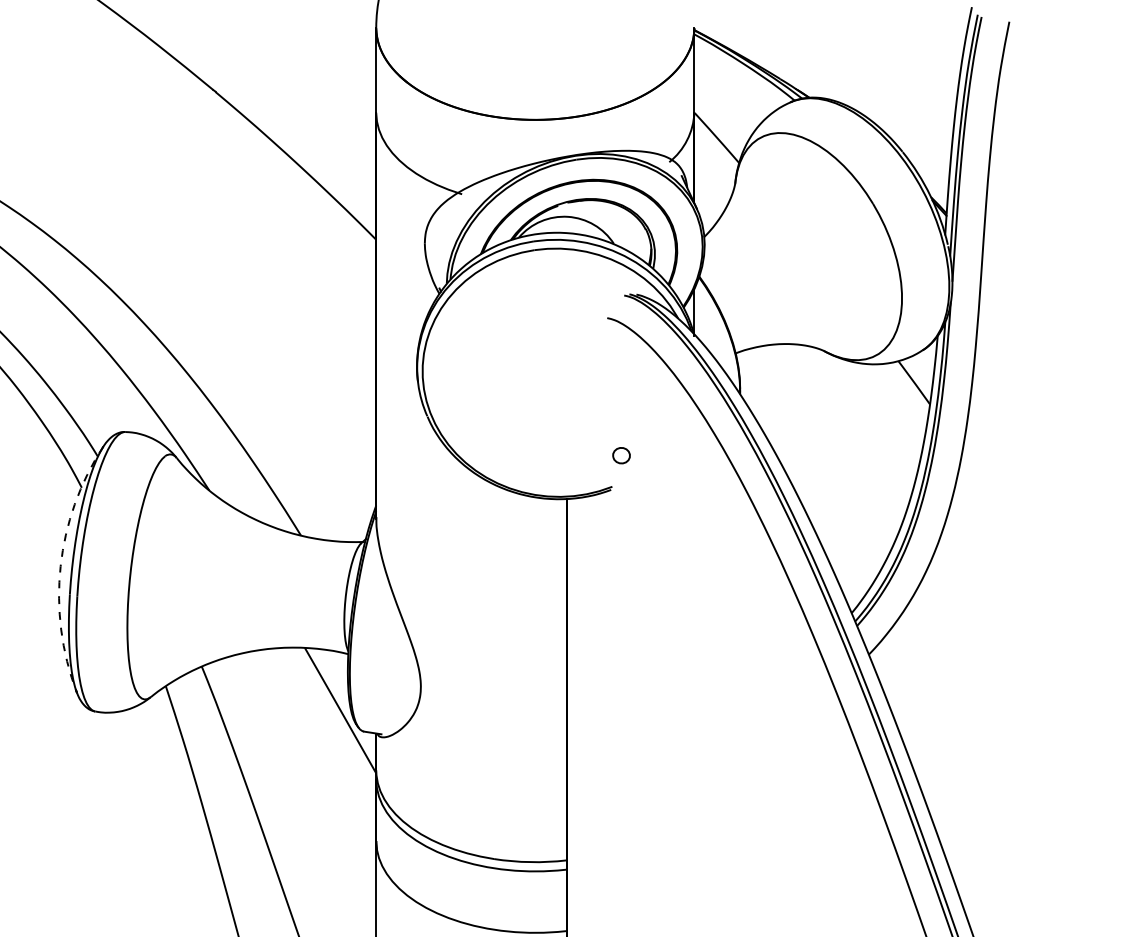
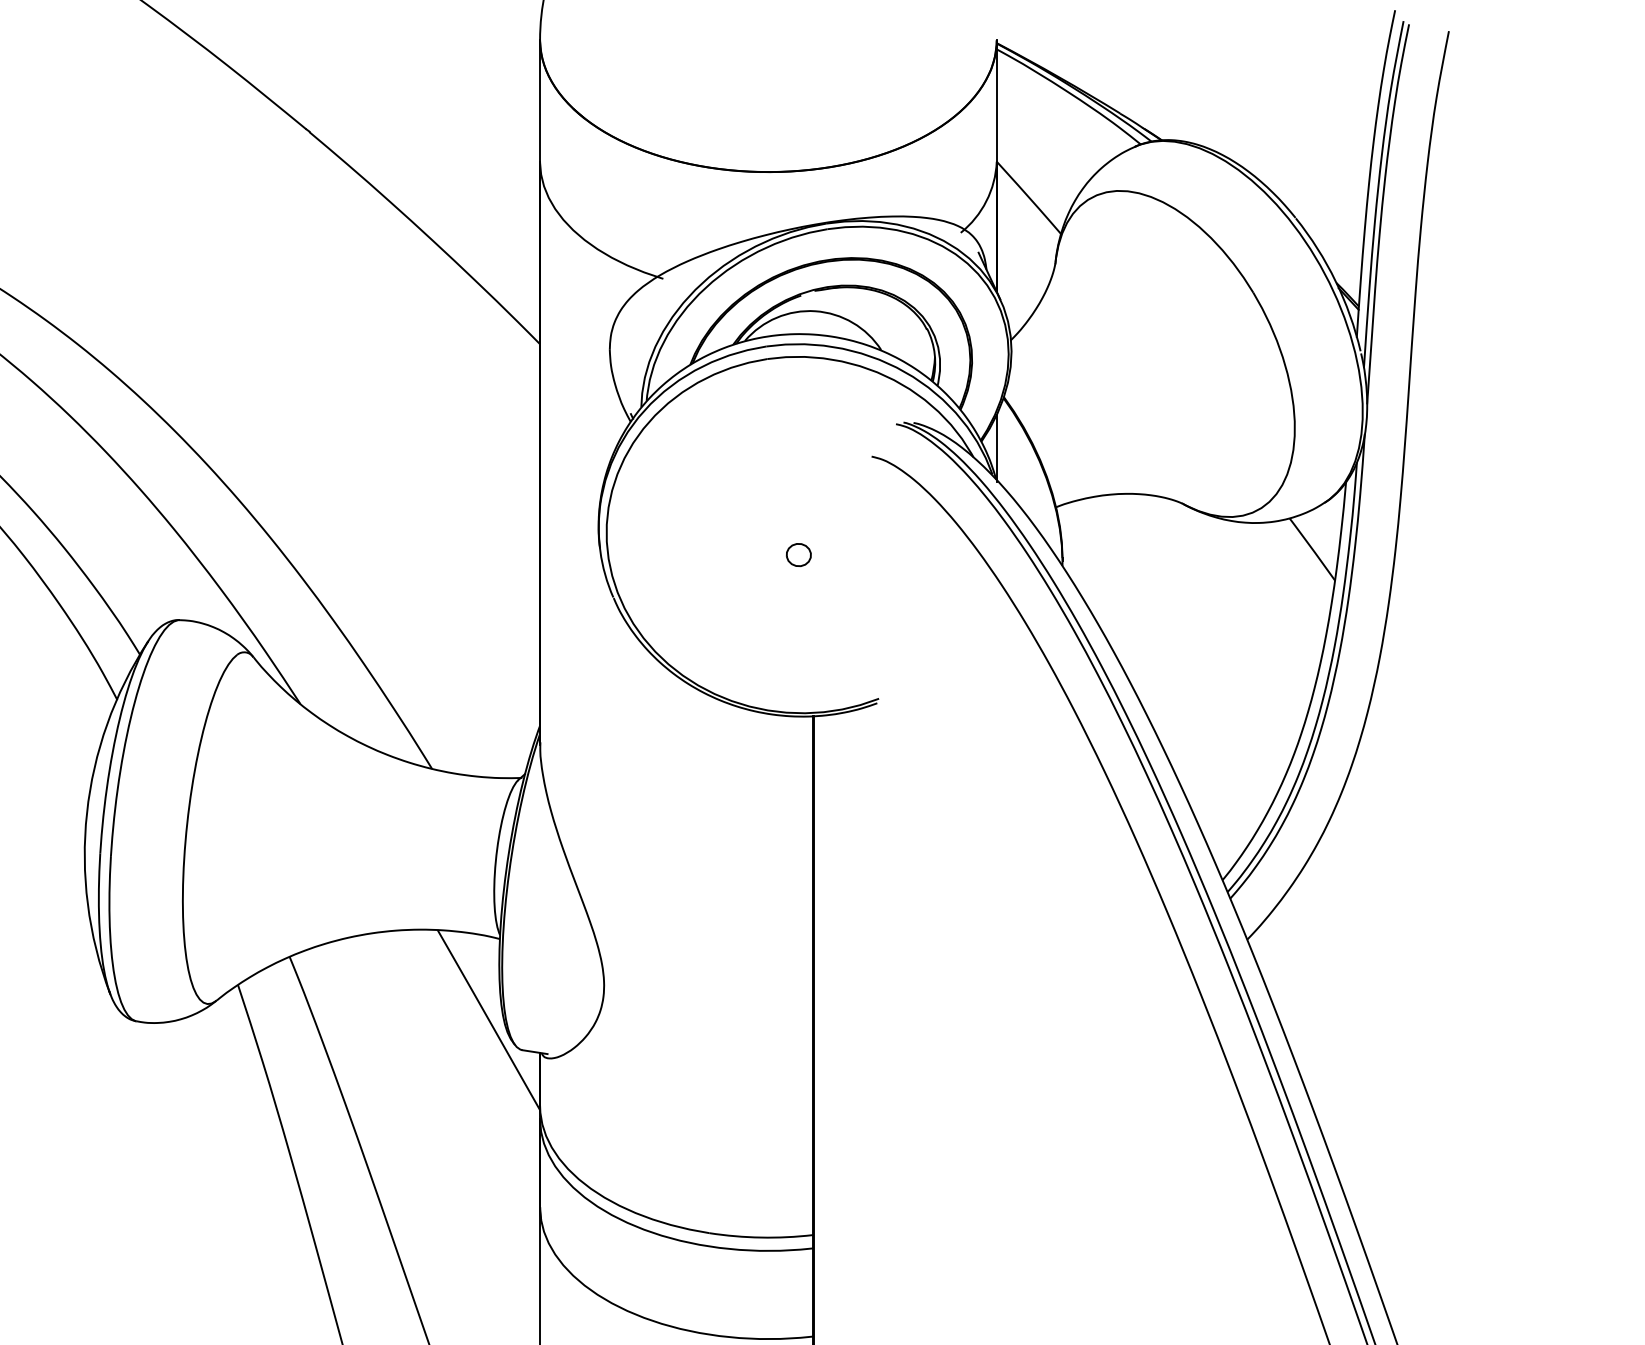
part: (621, 455) -> (798, 554), moved
arc: (60, 566) -> (86, 813), dashed -> solid

